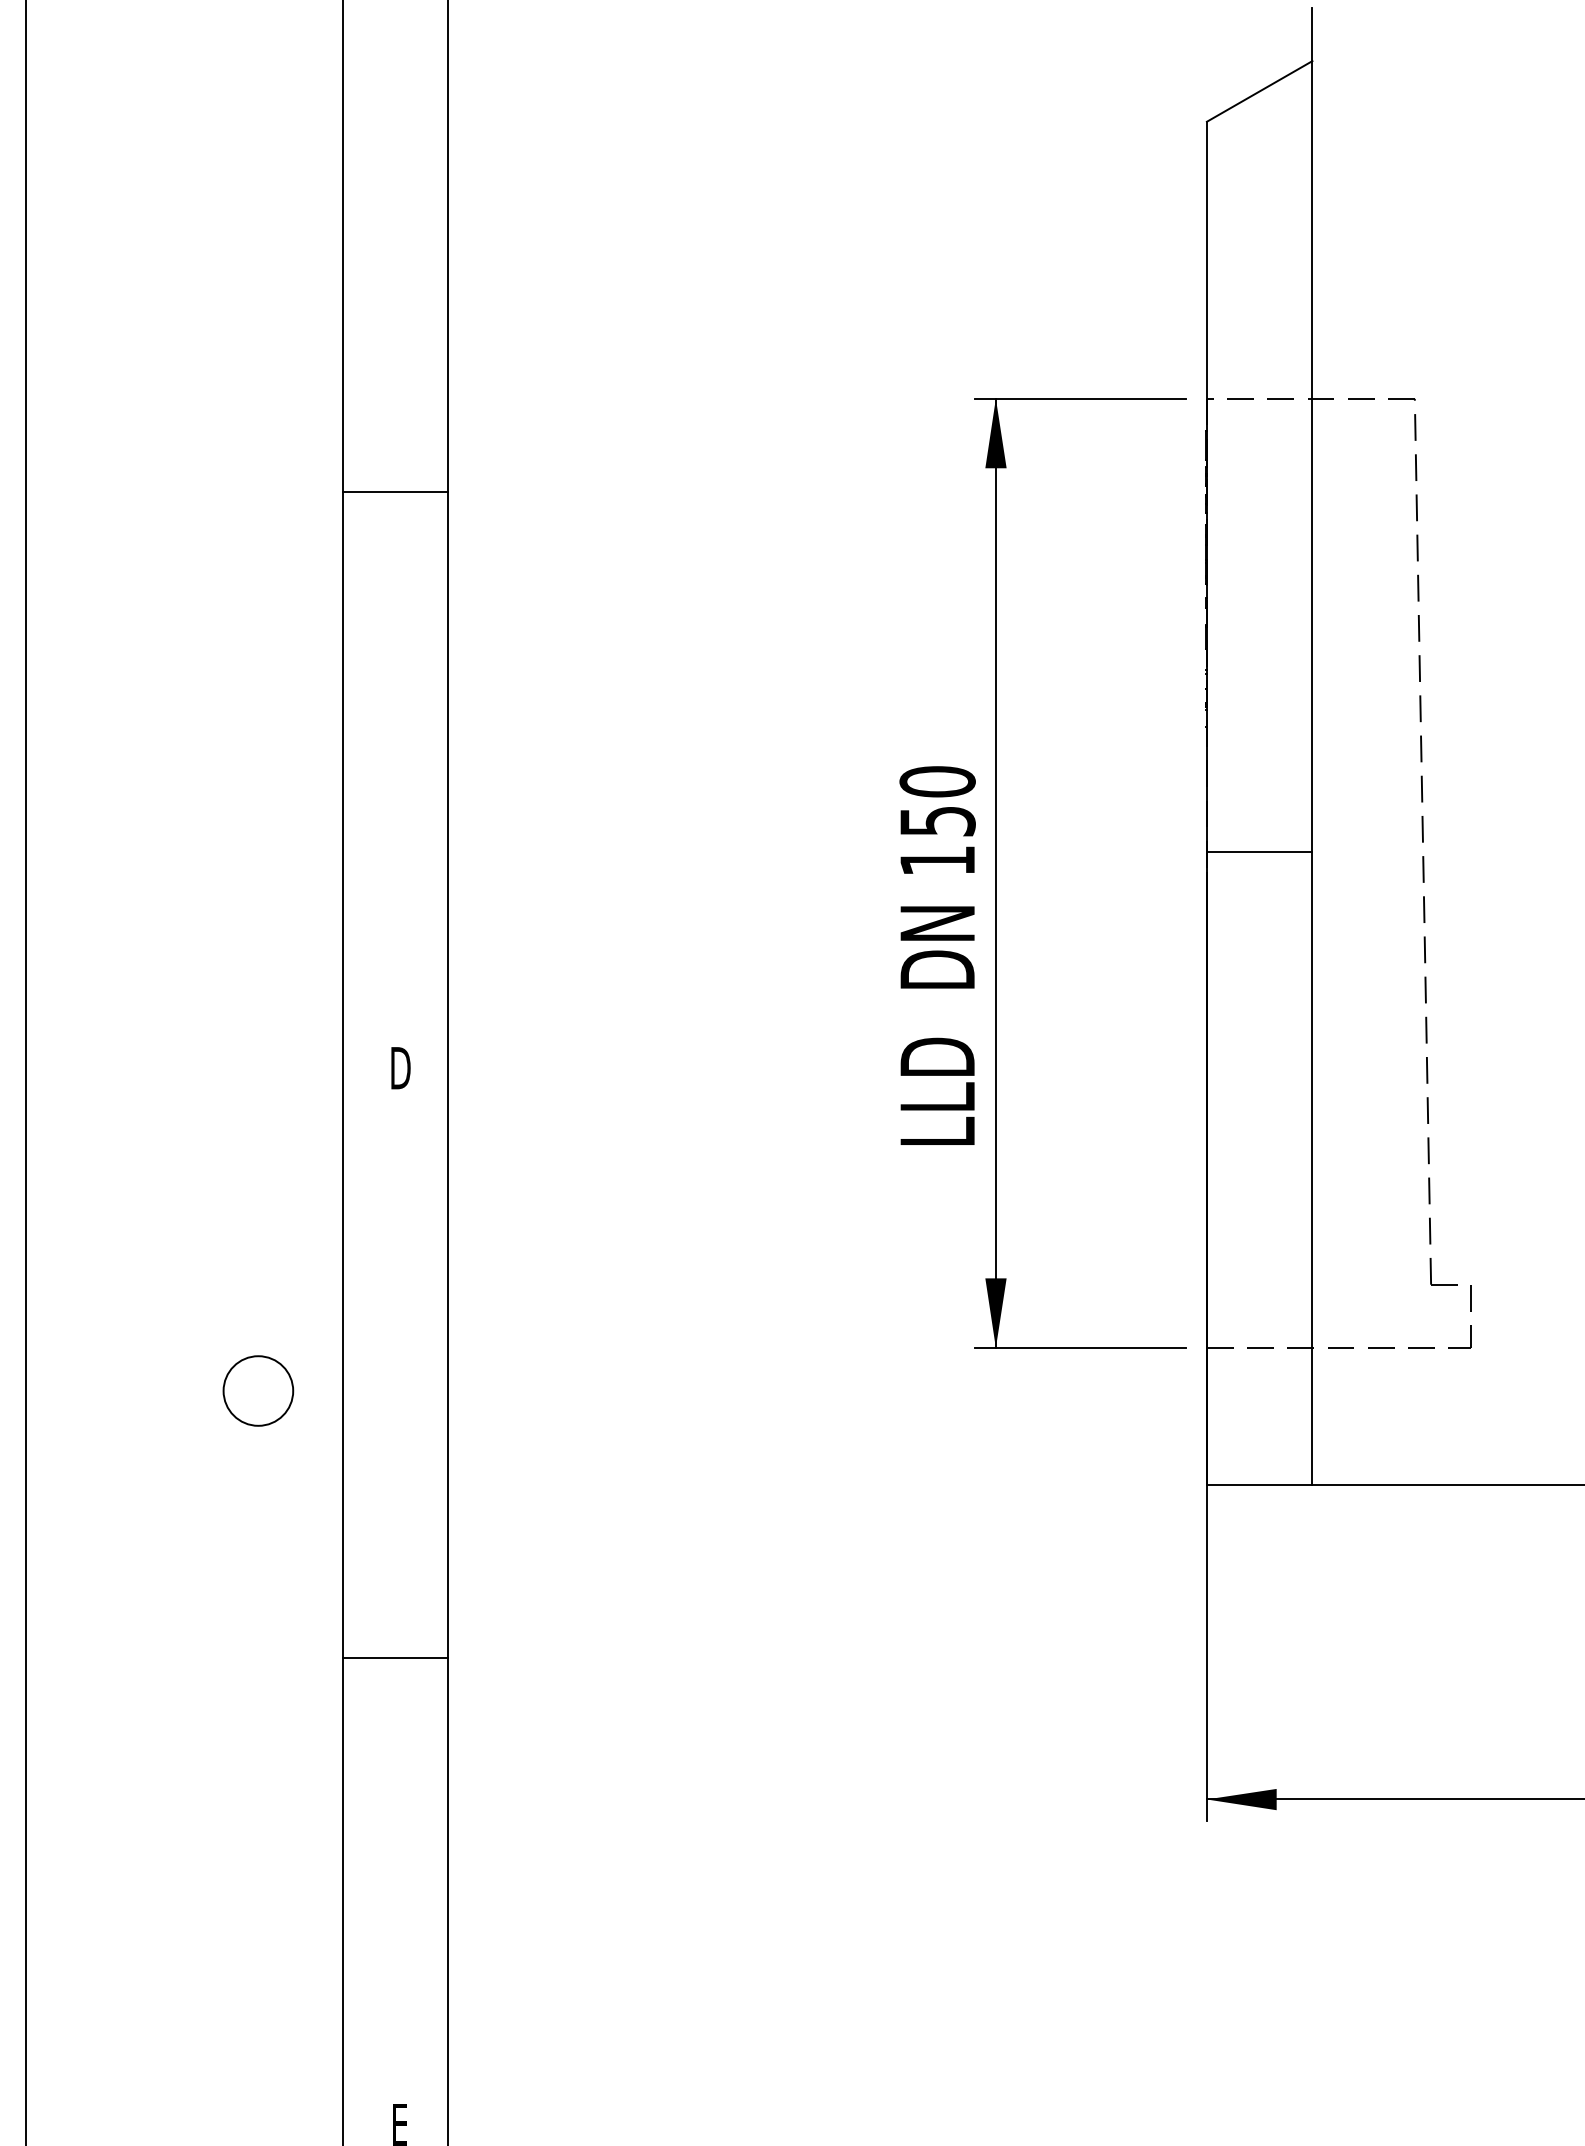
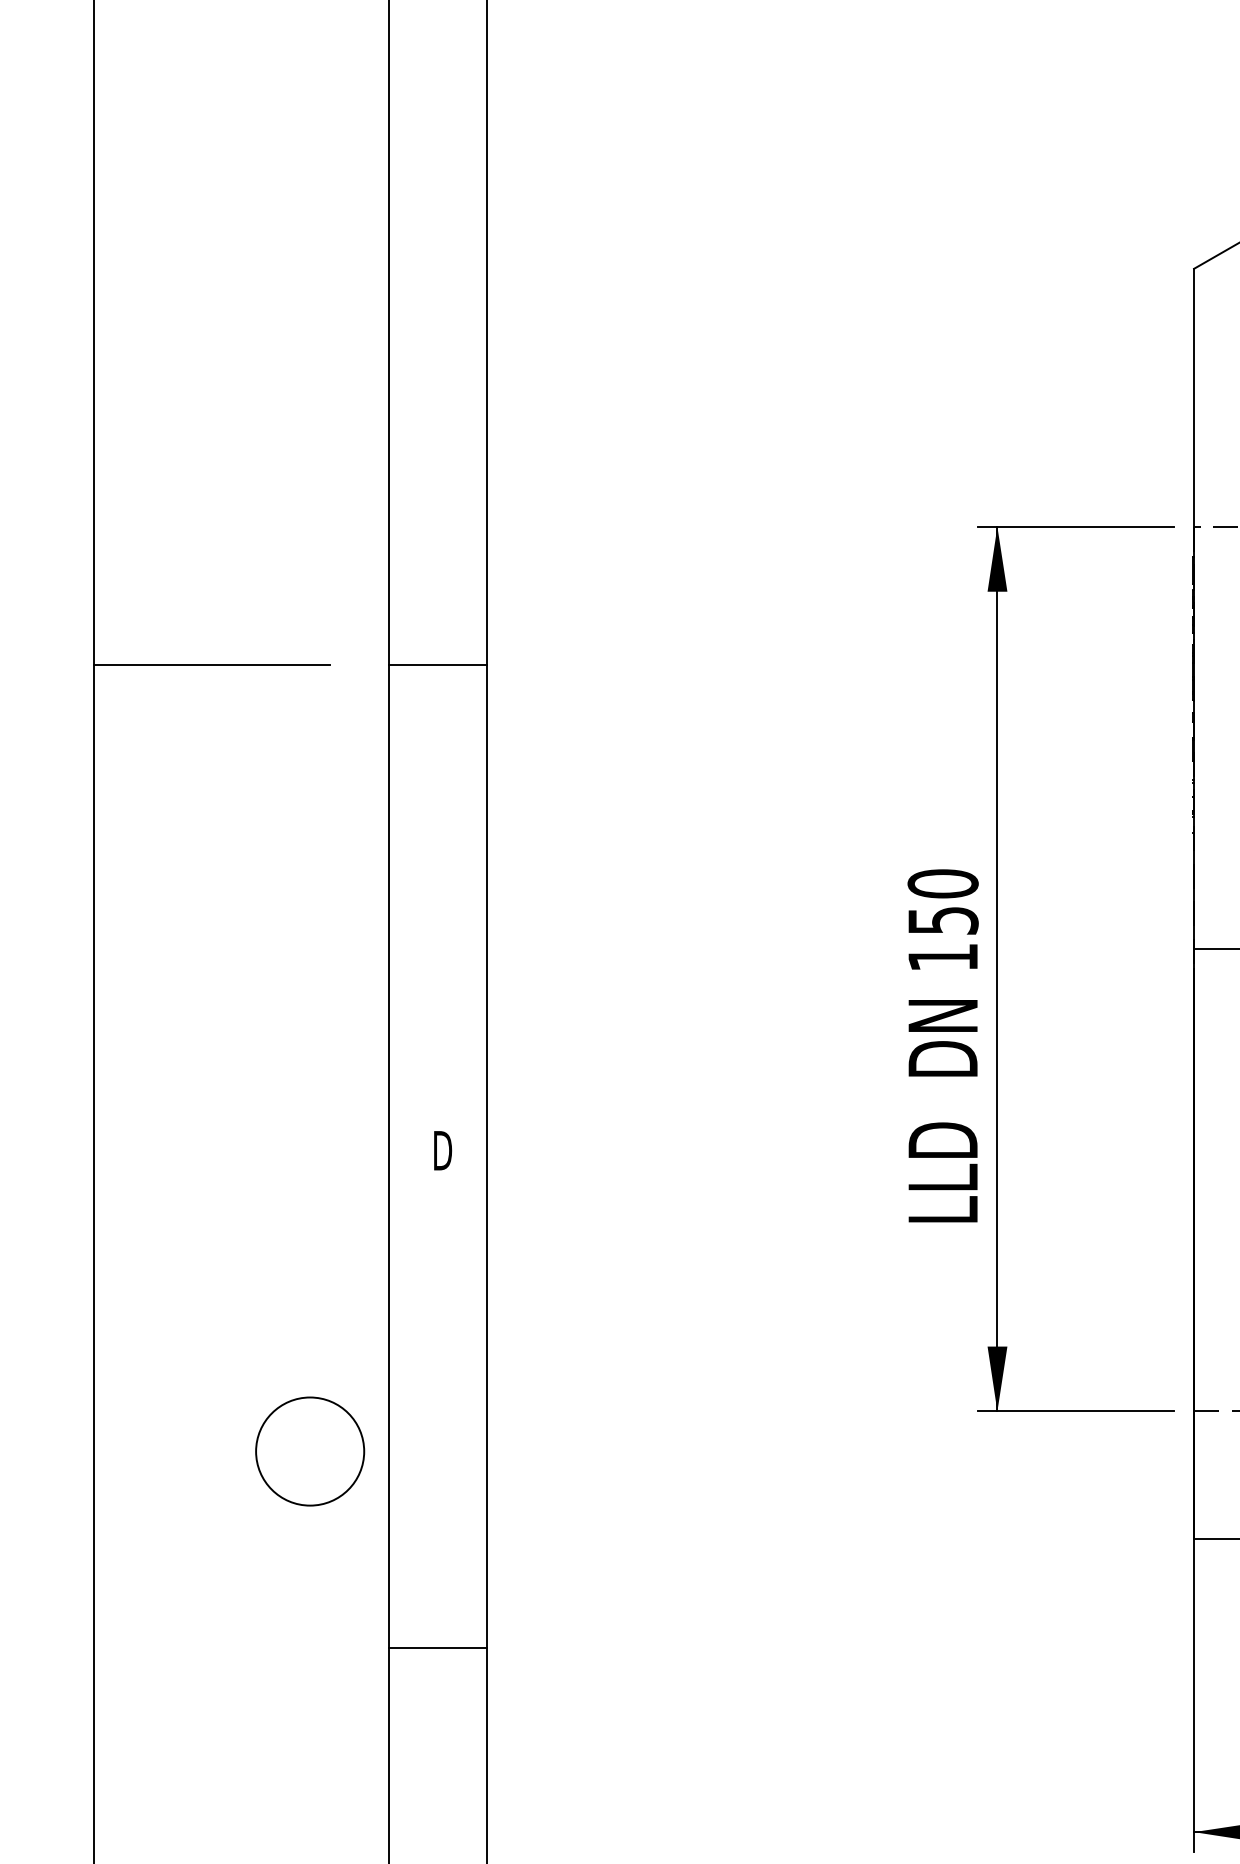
line: (395, 492) -> (437, 665), moved
line: (152, 547) -> (211, 665), added
circle: (258, 1390) -> (310, 1451), size x1.67
line: (395, 1658) -> (437, 1648), moved

